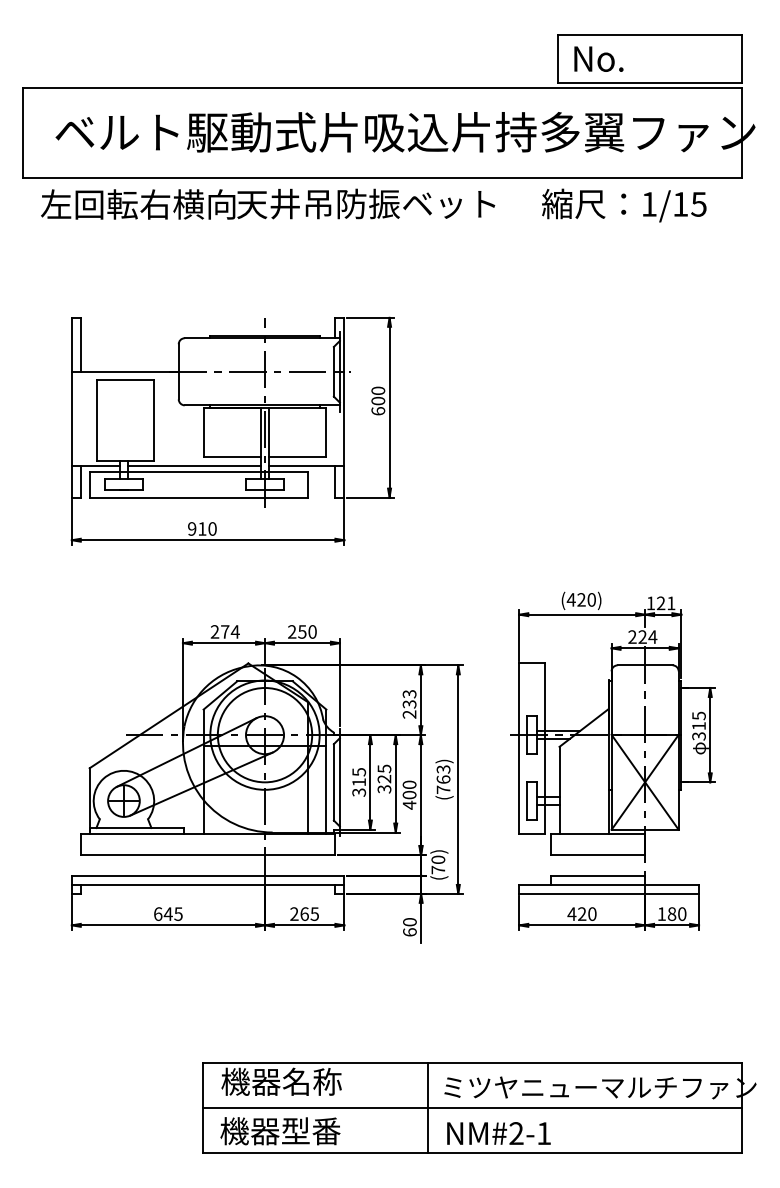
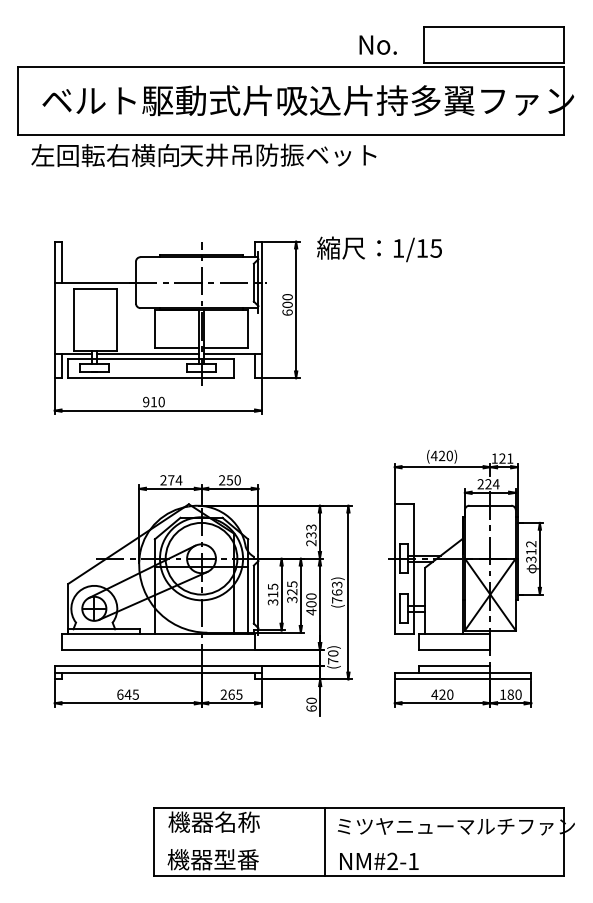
text: (597, 58) -> (377, 44), moved
text: (624, 205) -> (379, 249), moved
text: (699, 716) -> (531, 544), 315 -> 312
line: (472, 1107) -> (359, 841), removed

